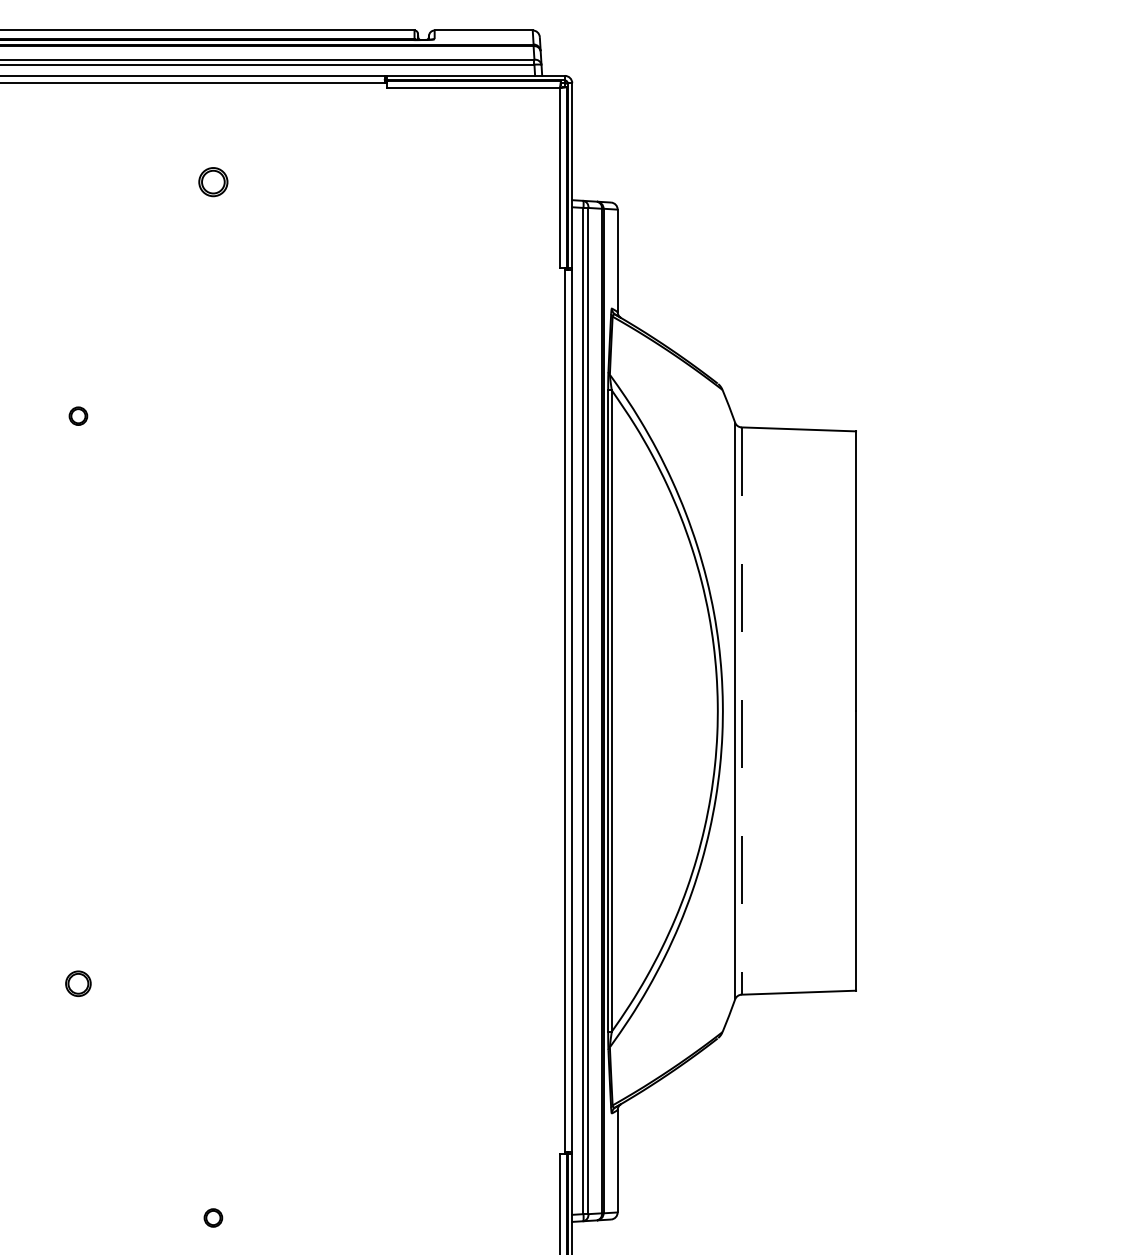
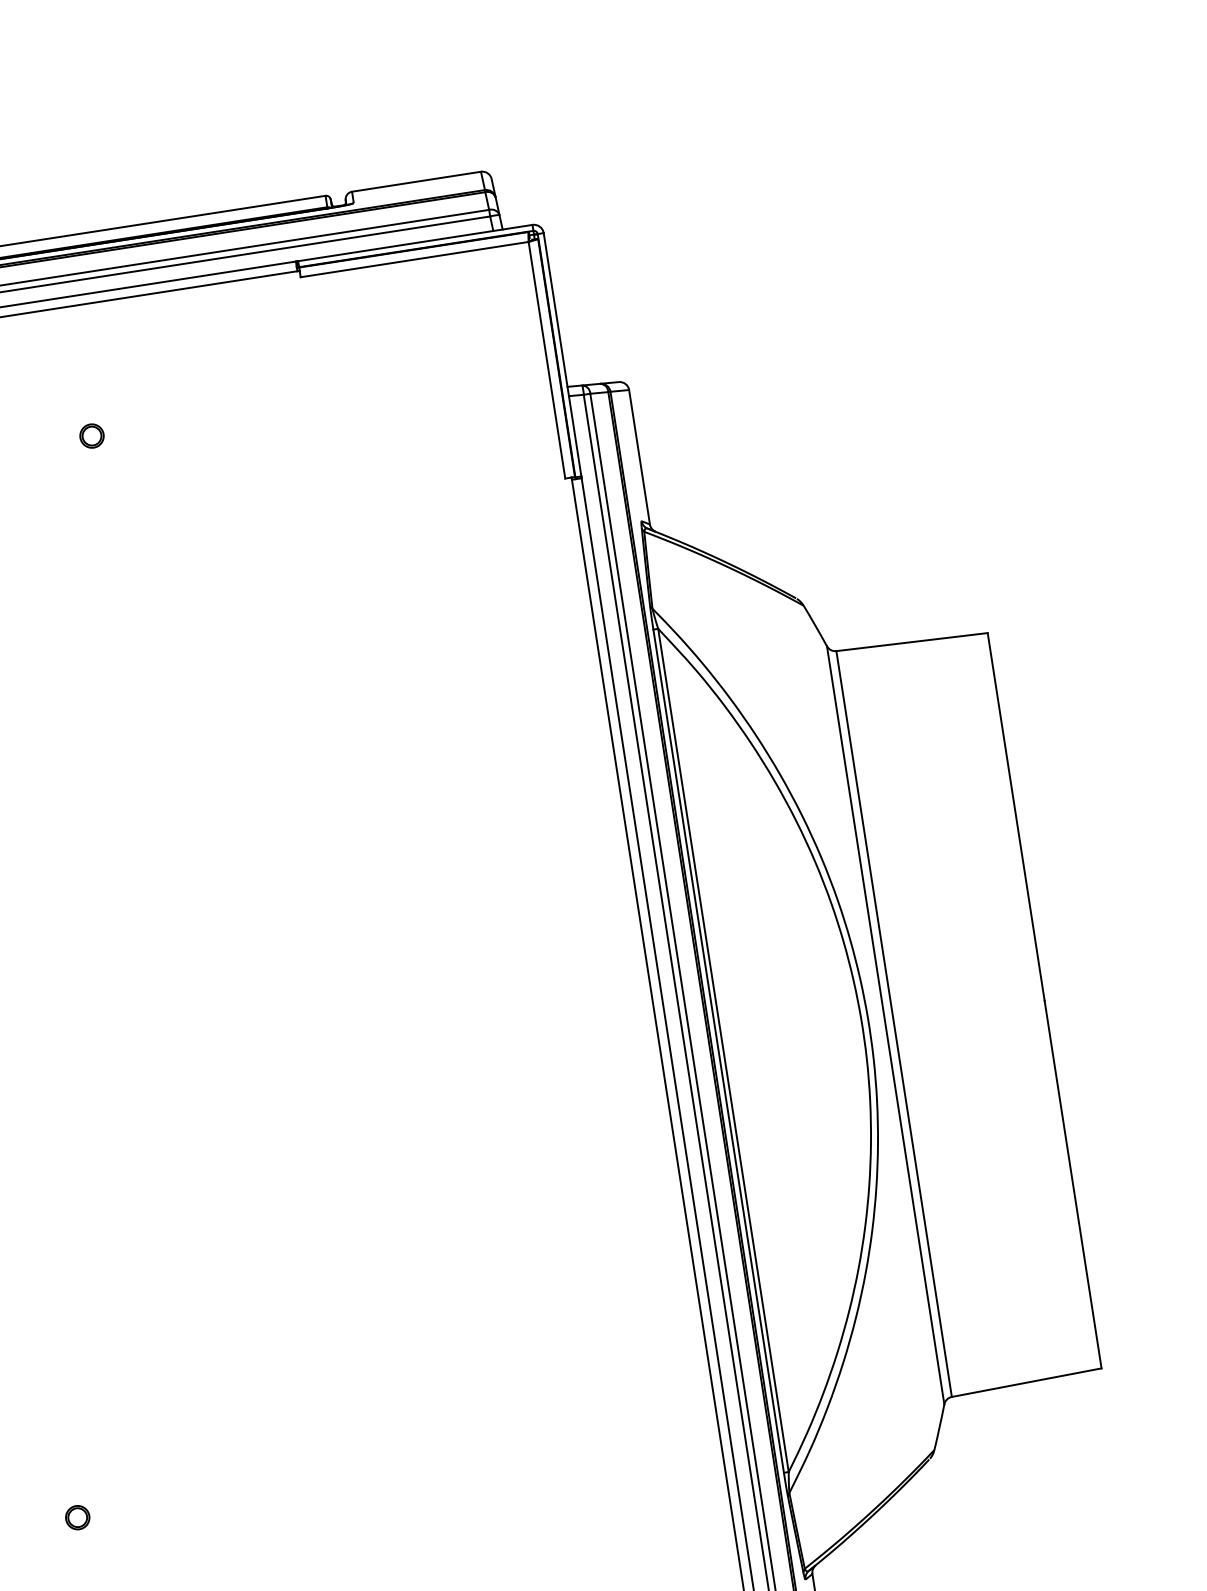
part: (213, 181) -> (92, 435), size x0.62
line: (741, 711) -> (894, 1024), dashed -> solid
part: (78, 983) -> (77, 1517), size x0.71

